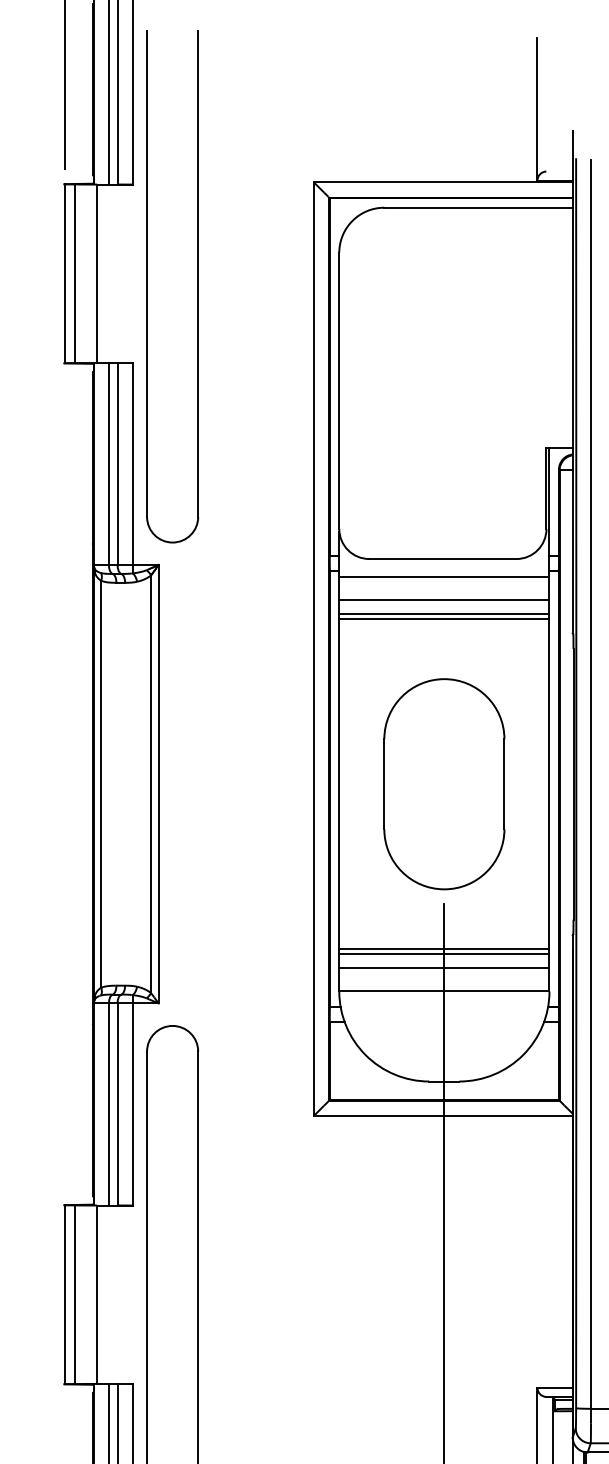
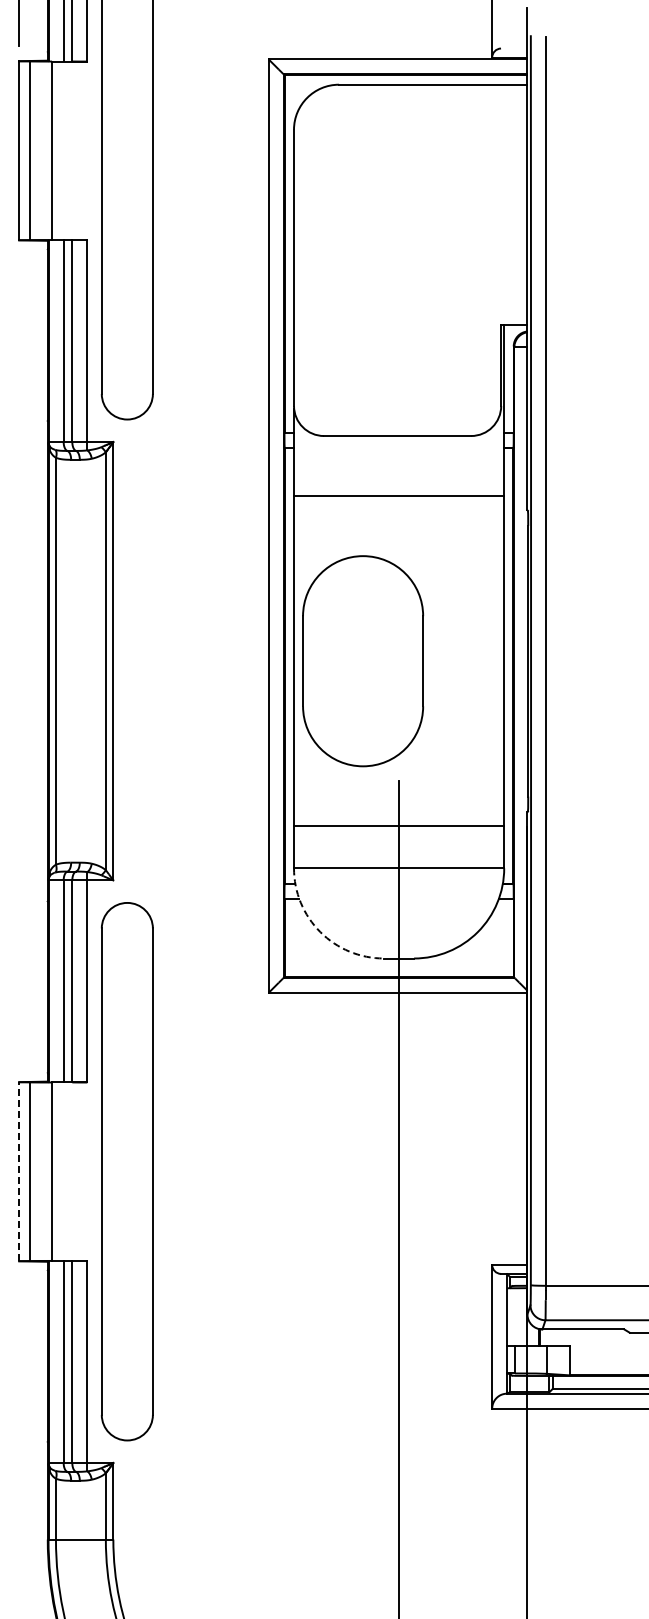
line: (444, 577) -> (399, 454), removed
line: (444, 600) -> (399, 477), removed
line: (444, 614) -> (399, 491), removed
part: (444, 784) -> (363, 661), moved
line: (444, 954) -> (399, 831), removed
line: (444, 968) -> (399, 845), removed
arc: (365, 1055) -> (320, 932), solid -> dashed
line: (64, 1294) -> (19, 1171), solid -> dashed

